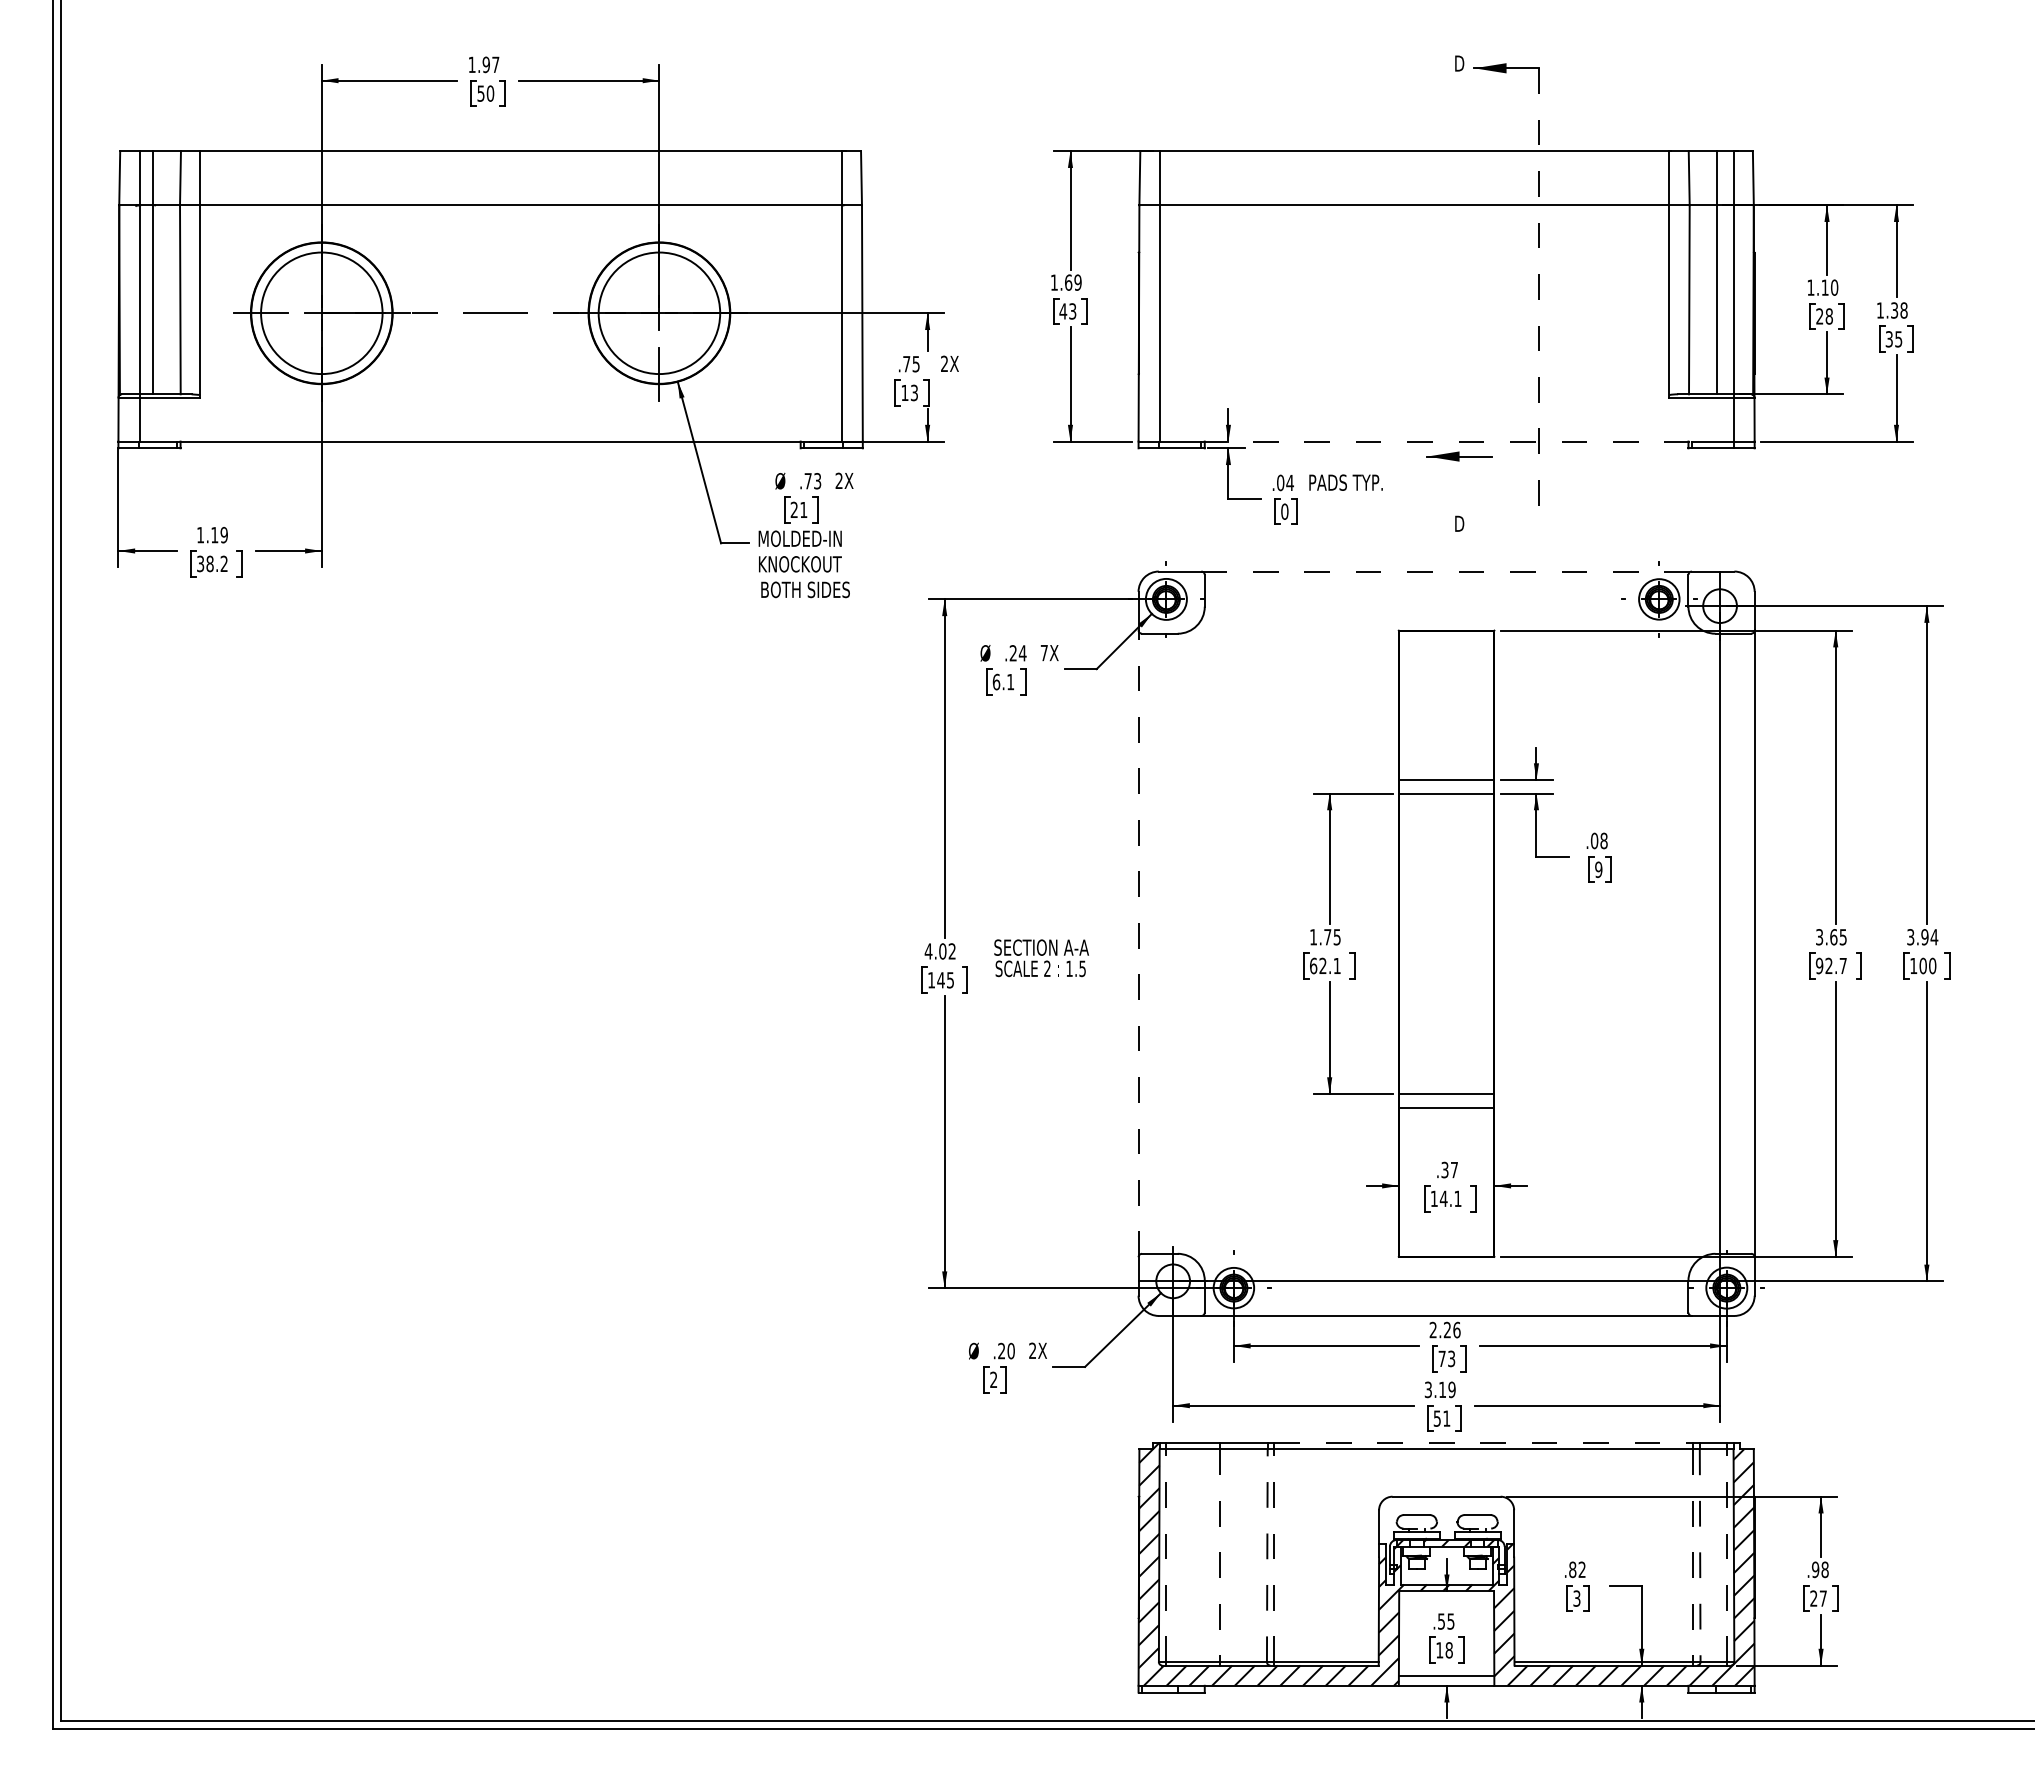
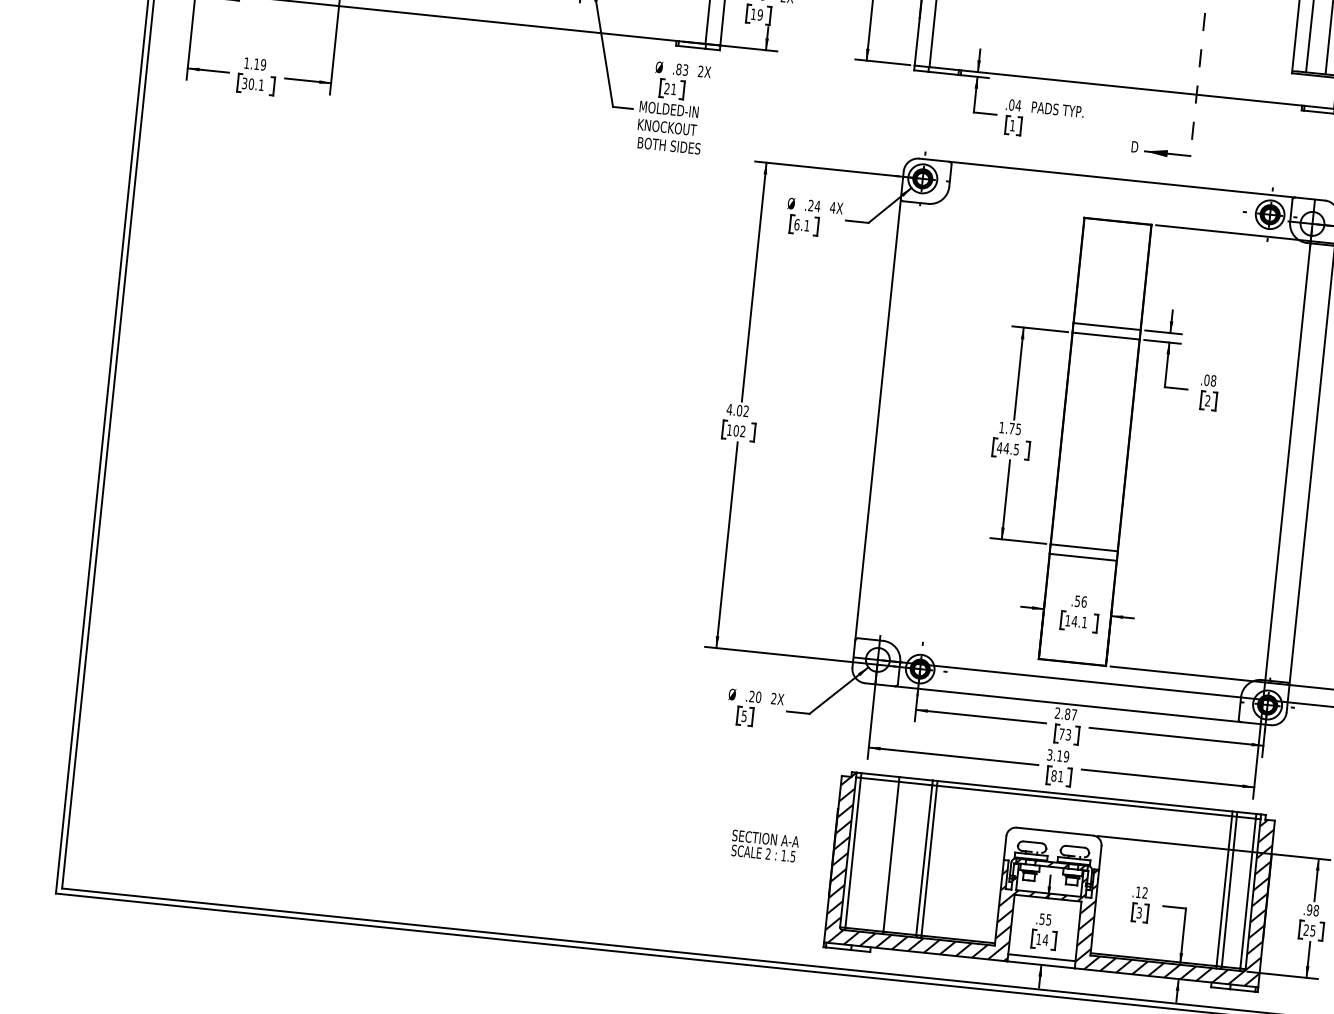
text: (914, 392) -> (760, 14), 13 -> 19
line: (1447, 441) -> (1132, 88), dashed -> solid
part: (1459, 456) -> (1167, 153), moved
text: (807, 481) -> (678, 69), .73 -> .83
text: (1284, 511) -> (1012, 125), 0 -> 1
text: (216, 563) -> (255, 84), 38.2 -> 30.1
line: (1447, 571) -> (1122, 179), dashed -> solid
text: (1044, 653) -> (832, 208), 7X -> 4X
text: (1598, 869) -> (1207, 400), 9 -> 2
line: (1138, 943) -> (878, 419), dashed -> solid
text: (1041, 958) -> (764, 846), moved
text: (1324, 965) -> (1007, 448), 62.1 -> 44.5
text: (945, 980) -> (739, 431), 145 -> 102
text: (1449, 1169) -> (1080, 601), .37 -> .56
text: (1451, 1329) -> (1070, 714), 2.26 -> 2.87
text: (993, 1379) -> (744, 716), 2 -> 5
text: (1436, 1418) -> (1053, 775), 51 -> 81
line: (1484, 1442) -> (1085, 796), dashed -> solid
line: (1166, 1555) -> (853, 852), dashed -> solid
line: (1267, 1555) -> (924, 860), dashed -> solid
line: (1274, 1555) -> (929, 860), dashed -> solid
line: (1726, 1555) -> (1247, 893), dashed -> solid
line: (1220, 1556) -> (891, 857), dashed -> solid
line: (1693, 1556) -> (1224, 891), dashed -> solid
line: (1700, 1556) -> (1229, 892), dashed -> solid
text: (1572, 1569) -> (1138, 892), .82 -> .12
text: (1822, 1598) -> (1312, 930), 27 -> 25
text: (1449, 1650) -> (1045, 940), 18 -> 14

